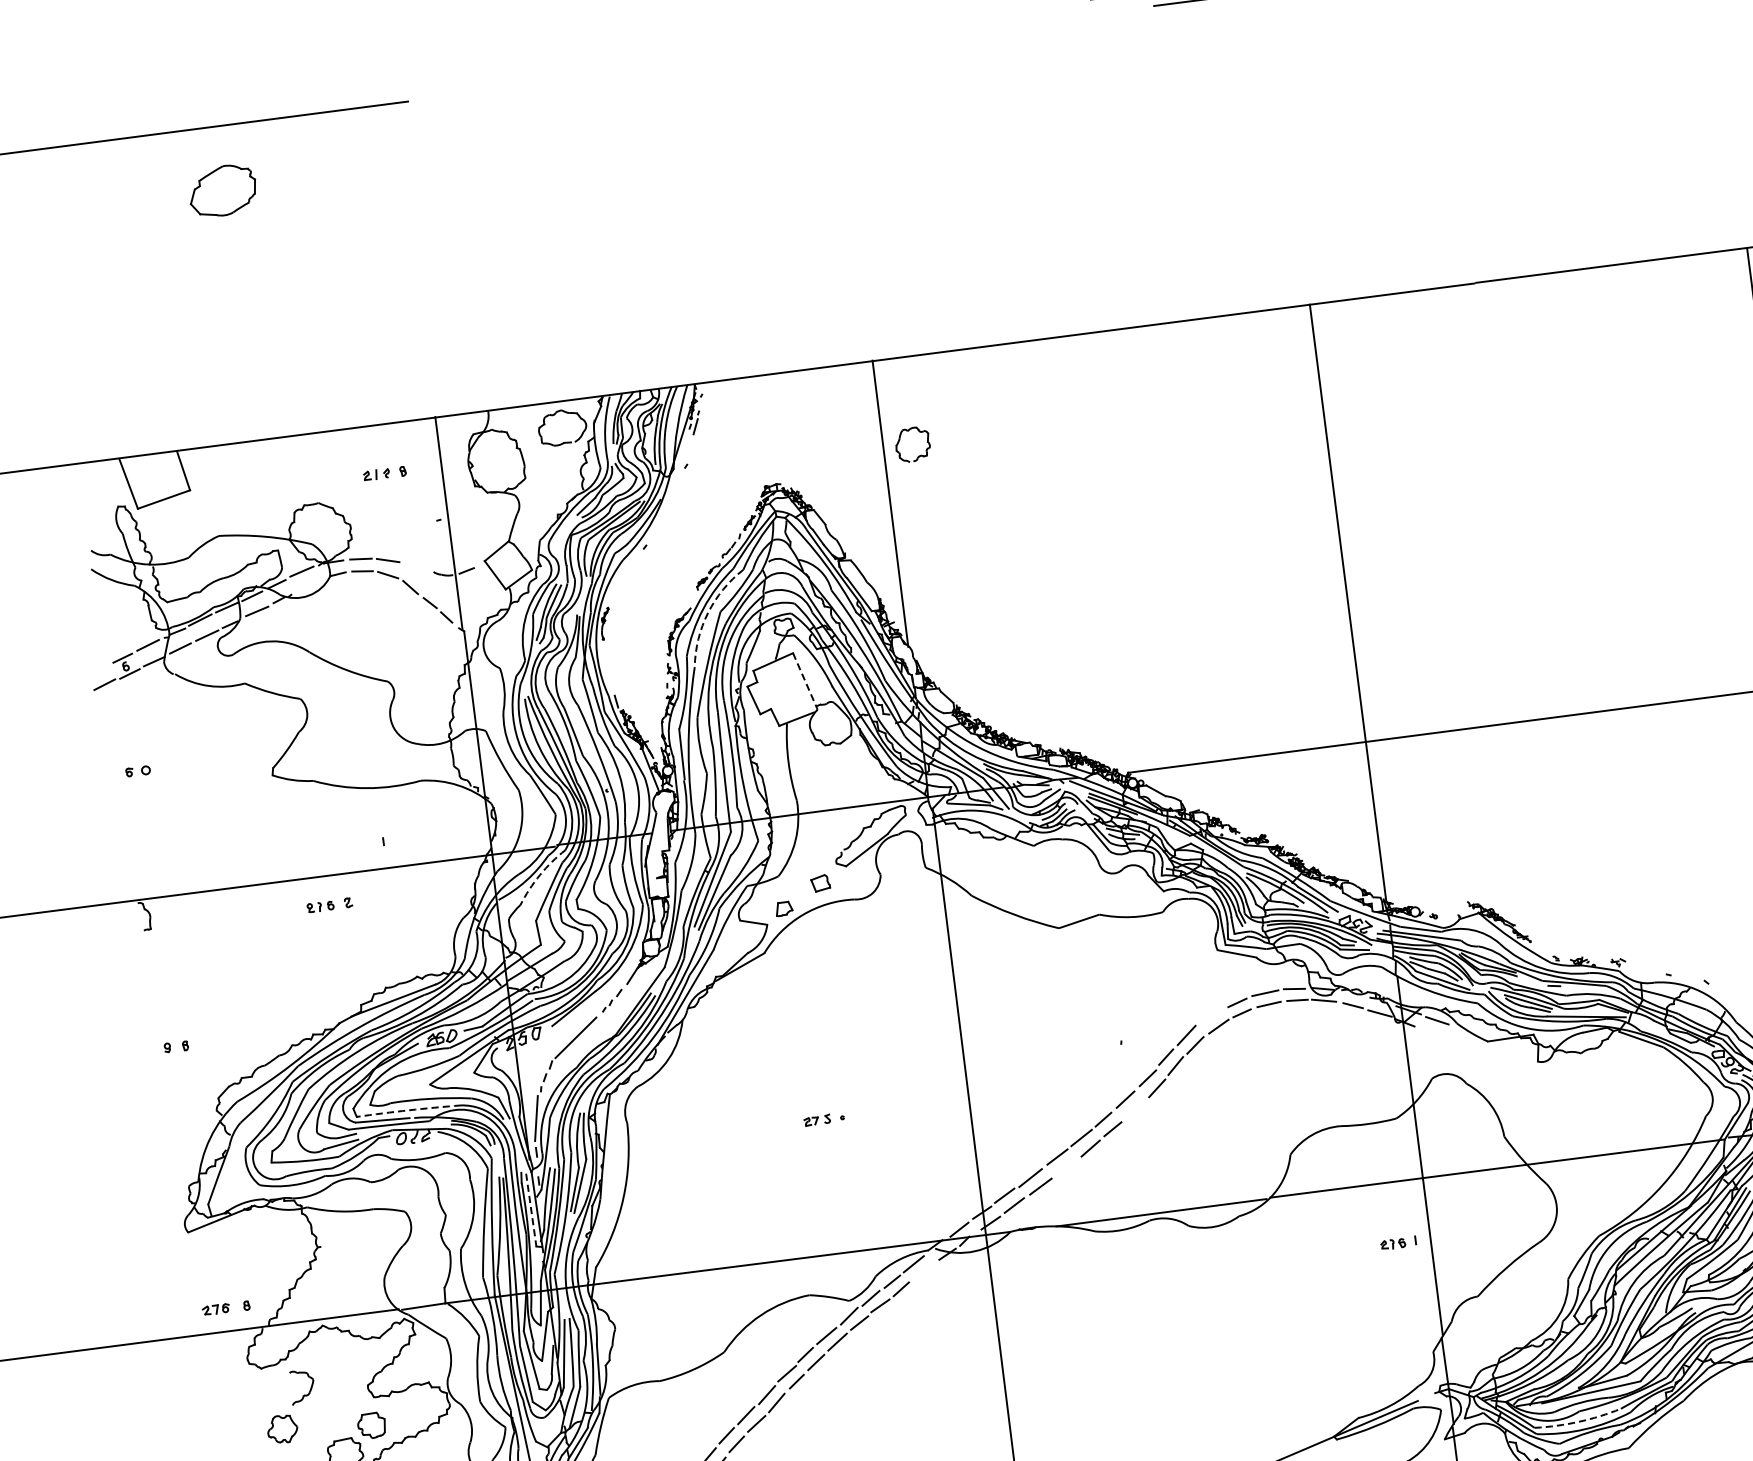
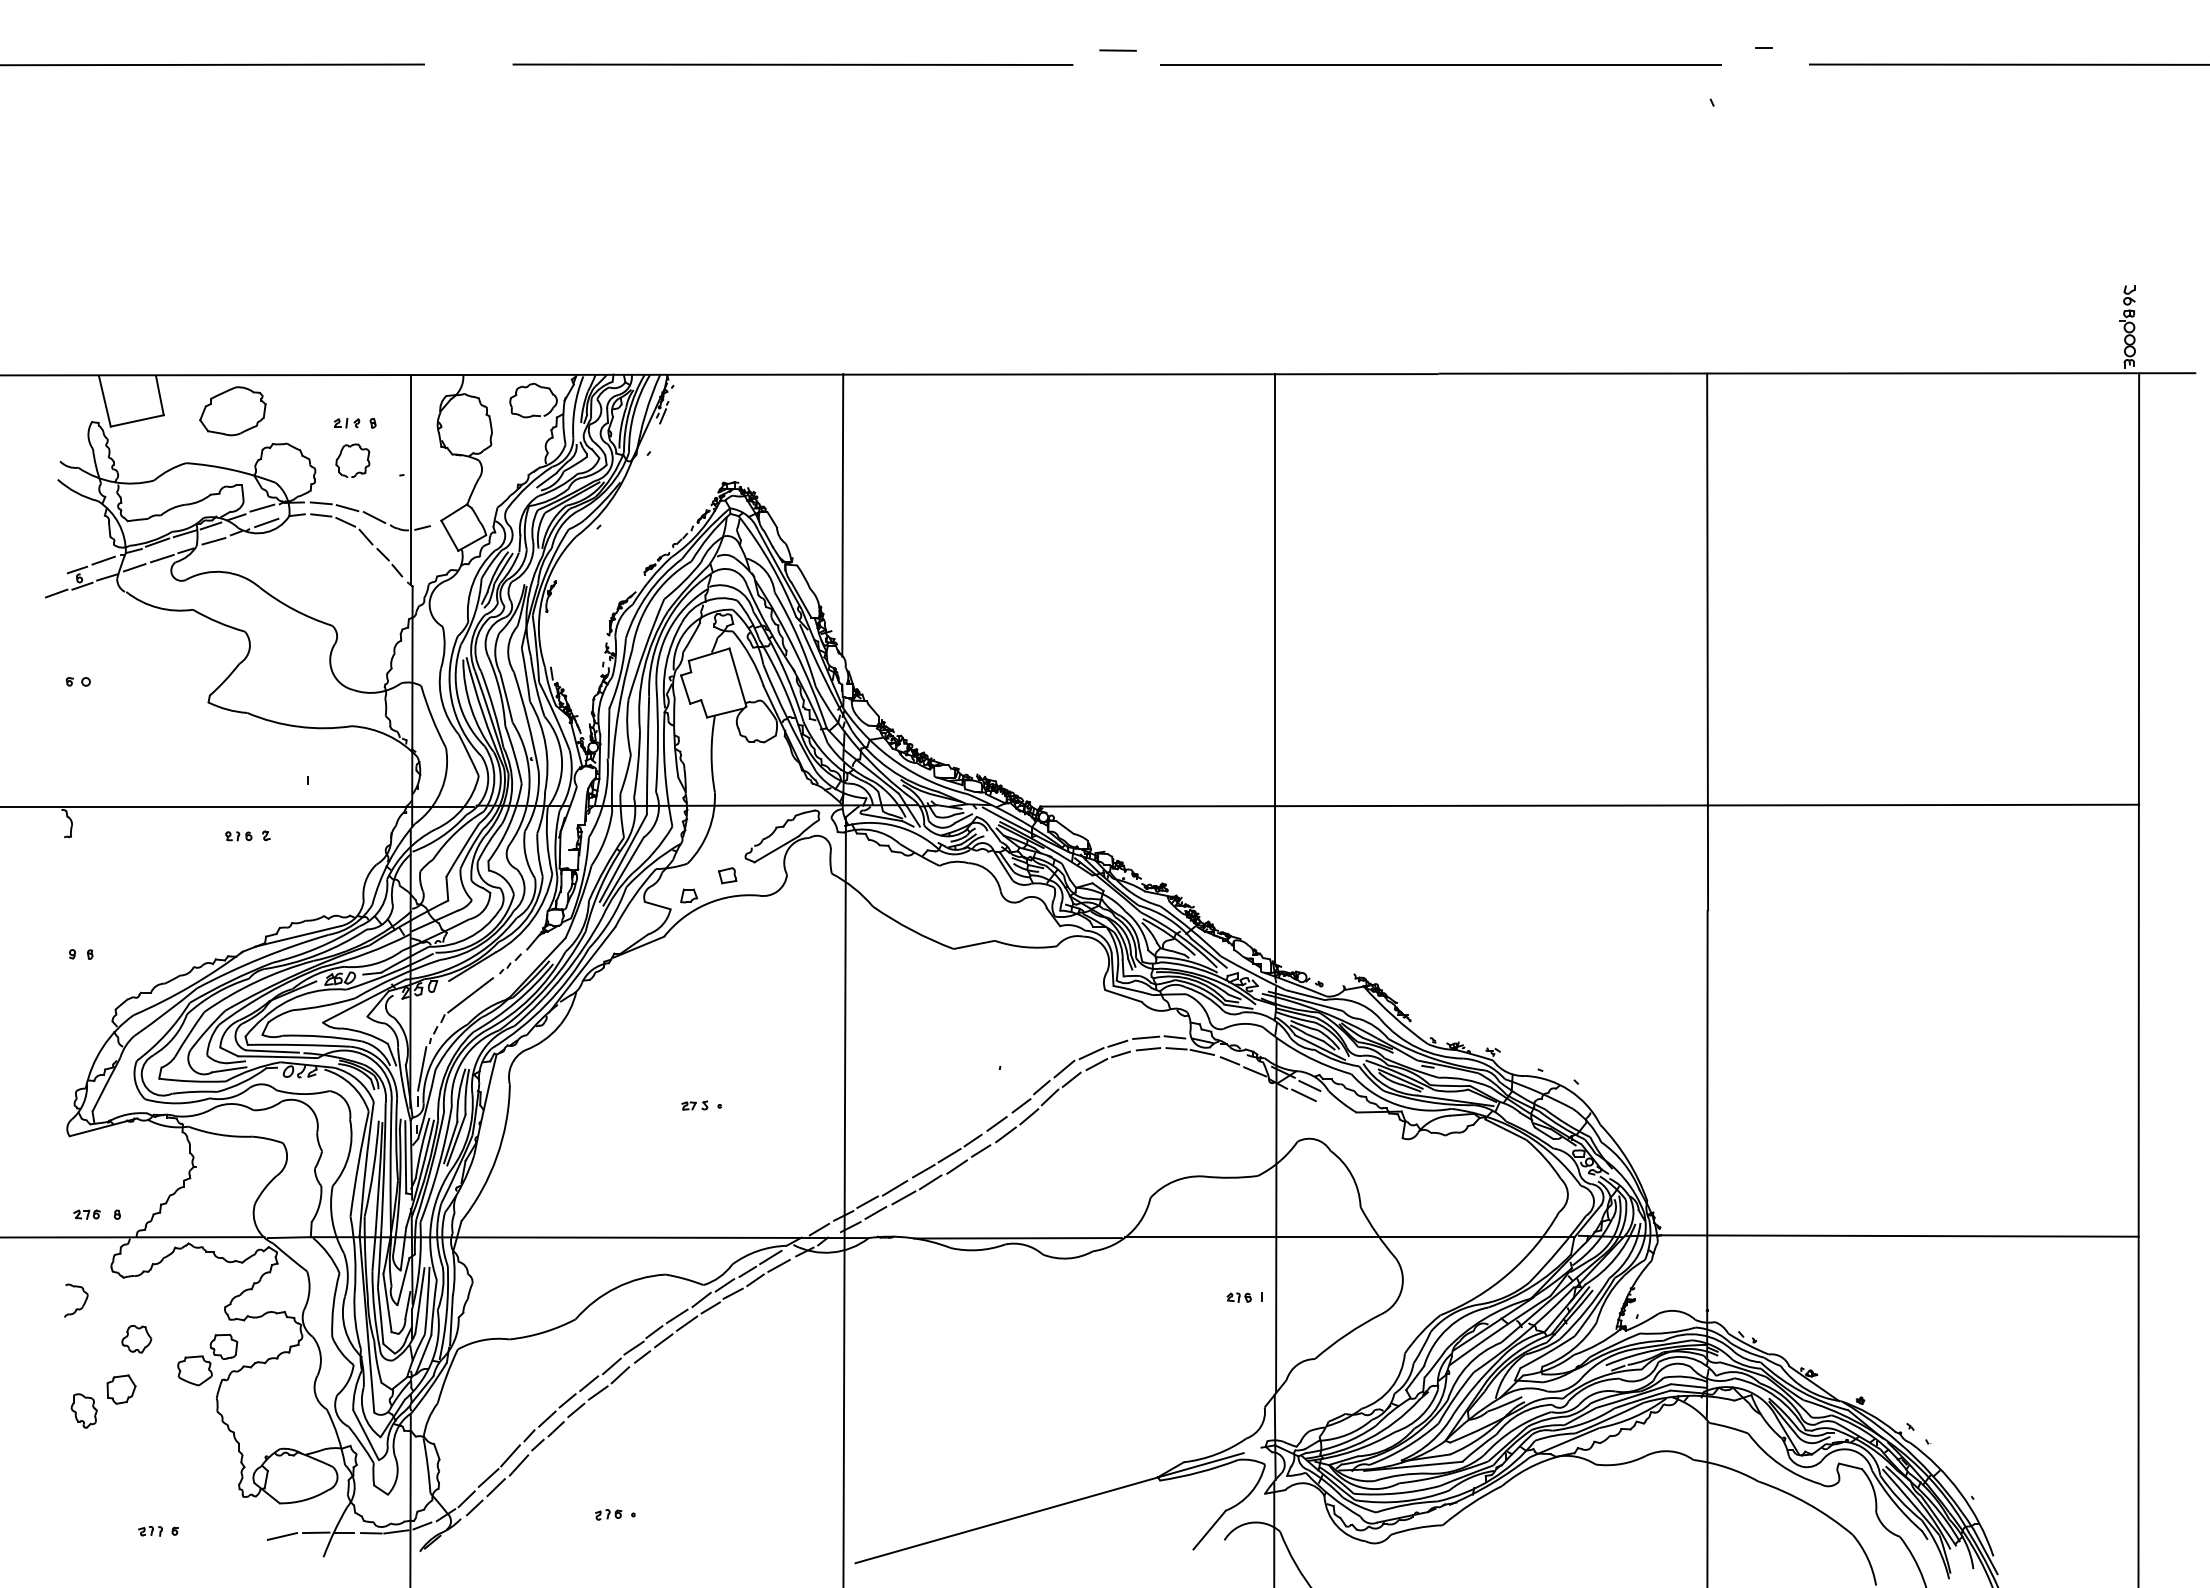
line: (781, 53) -> (792, 64), added
part: (222, 191) -> (232, 411), moved
part: (900, 439) -> (341, 454), moved
line: (416, 566) -> (374, 517), added
line: (307, 585) -> (266, 522), added
arc: (707, 612) -> (651, 598), dashed -> solid
line: (806, 682) -> (738, 678), dashed -> solid
arc: (539, 874) -> (455, 832), dashed -> solid
line: (1212, 1016) -> (1091, 1053), added
line: (1432, 1031) -> (1303, 1095), added
line: (1135, 1109) -> (1005, 1134), added
arc: (409, 1110) -> (299, 1045), dashed -> solid
line: (1065, 1167) -> (930, 1182), added
line: (531, 1210) -> (405, 1157), dashed -> solid
line: (922, 1271) -> (778, 1265), added
part: (310, 1388) -> (83, 1303), moved
arc: (1578, 1421) -> (1397, 1493), dashed -> solid

